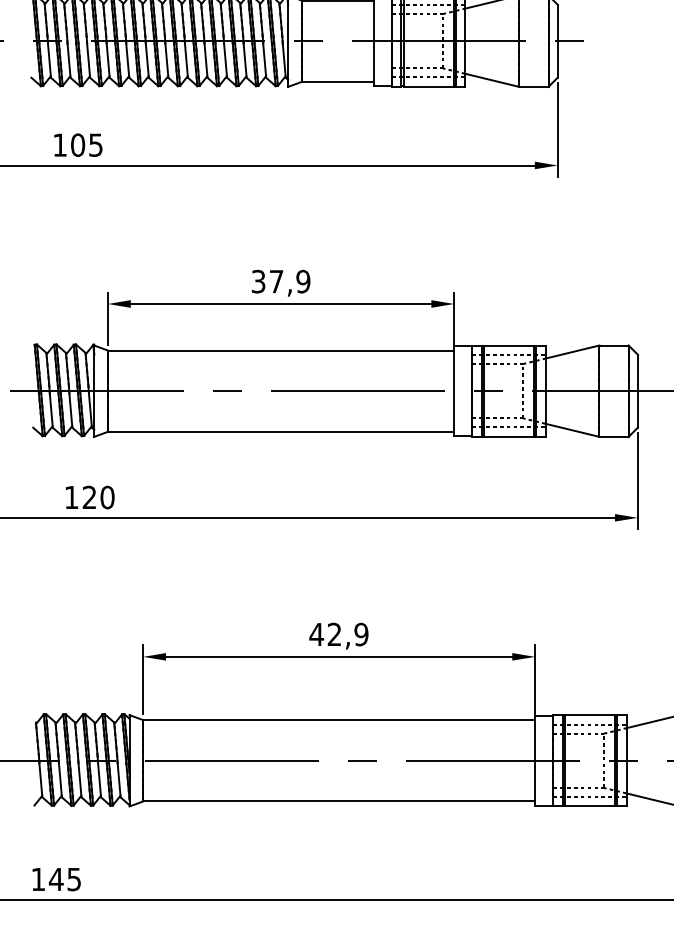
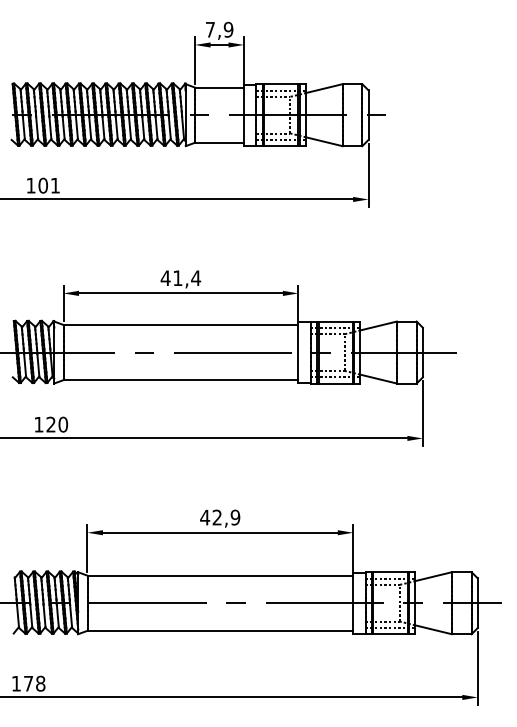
text: (94, 144) -> (54, 185), 105 -> 101
text: (280, 282) -> (180, 278), 37,9 -> 41,4
text: (65, 879) -> (34, 683), 145 -> 178

